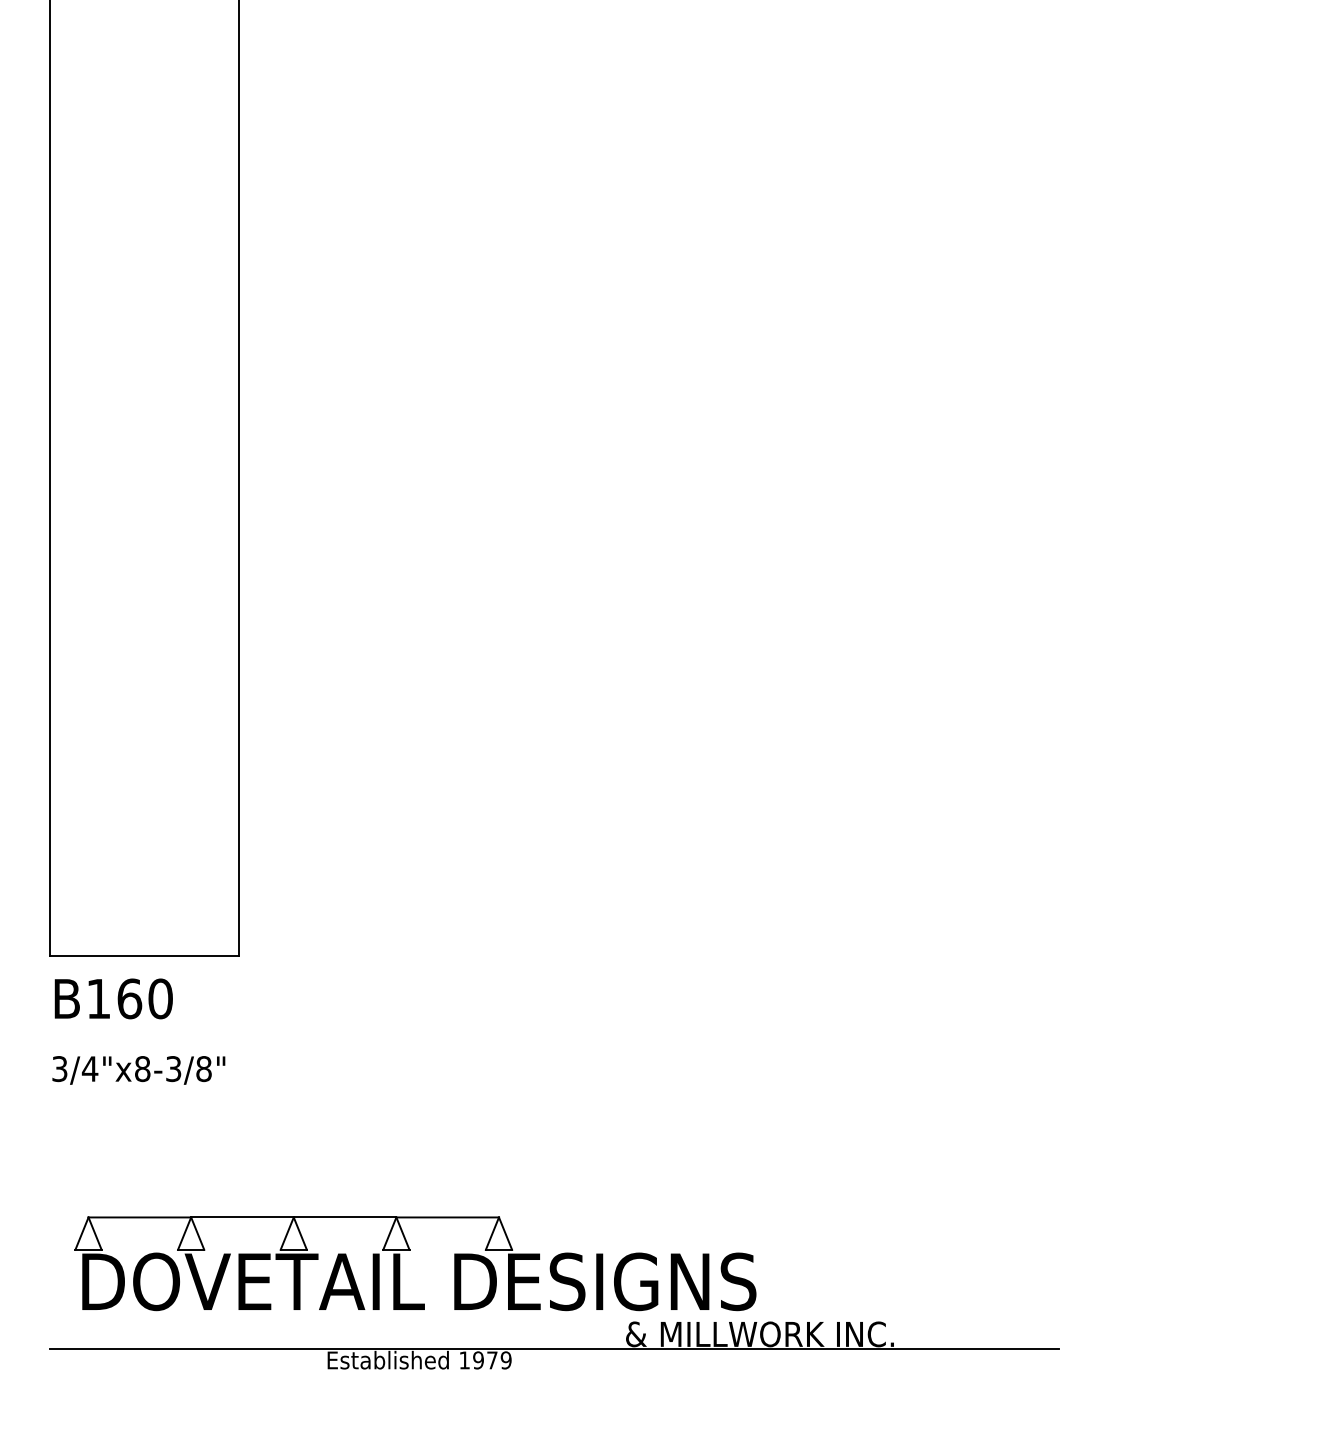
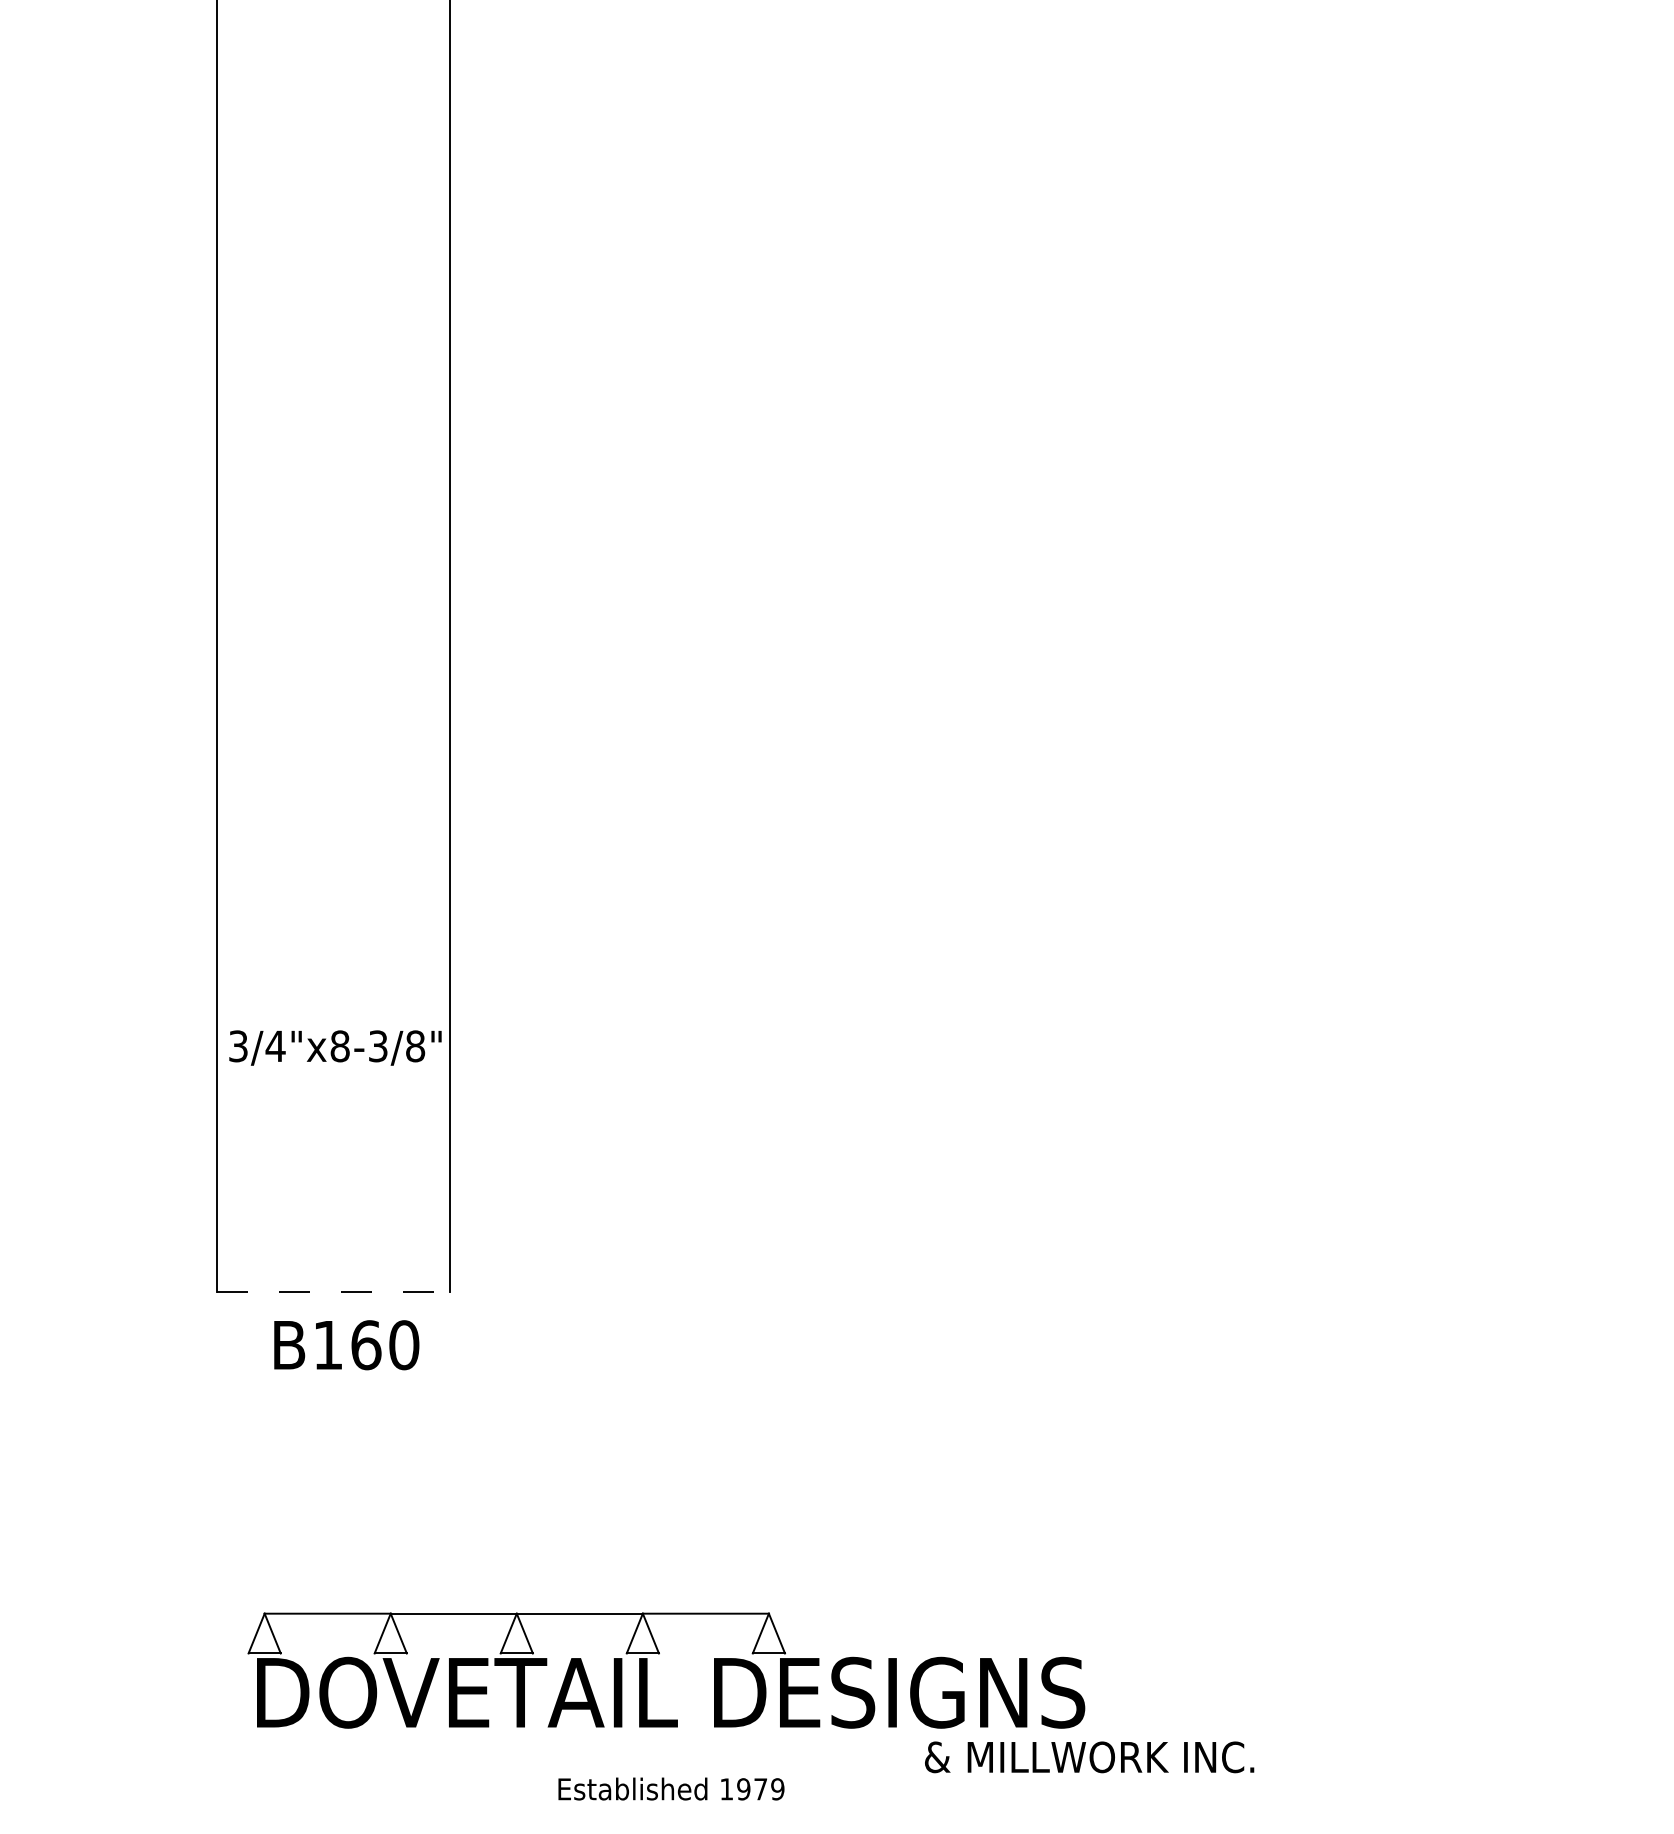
line: (145, 955) -> (334, 1291), solid -> dashed
text: (113, 999) -> (346, 1345), moved
text: (138, 1069) -> (335, 1047), moved
line: (554, 1349) -> (836, 1775), removed

